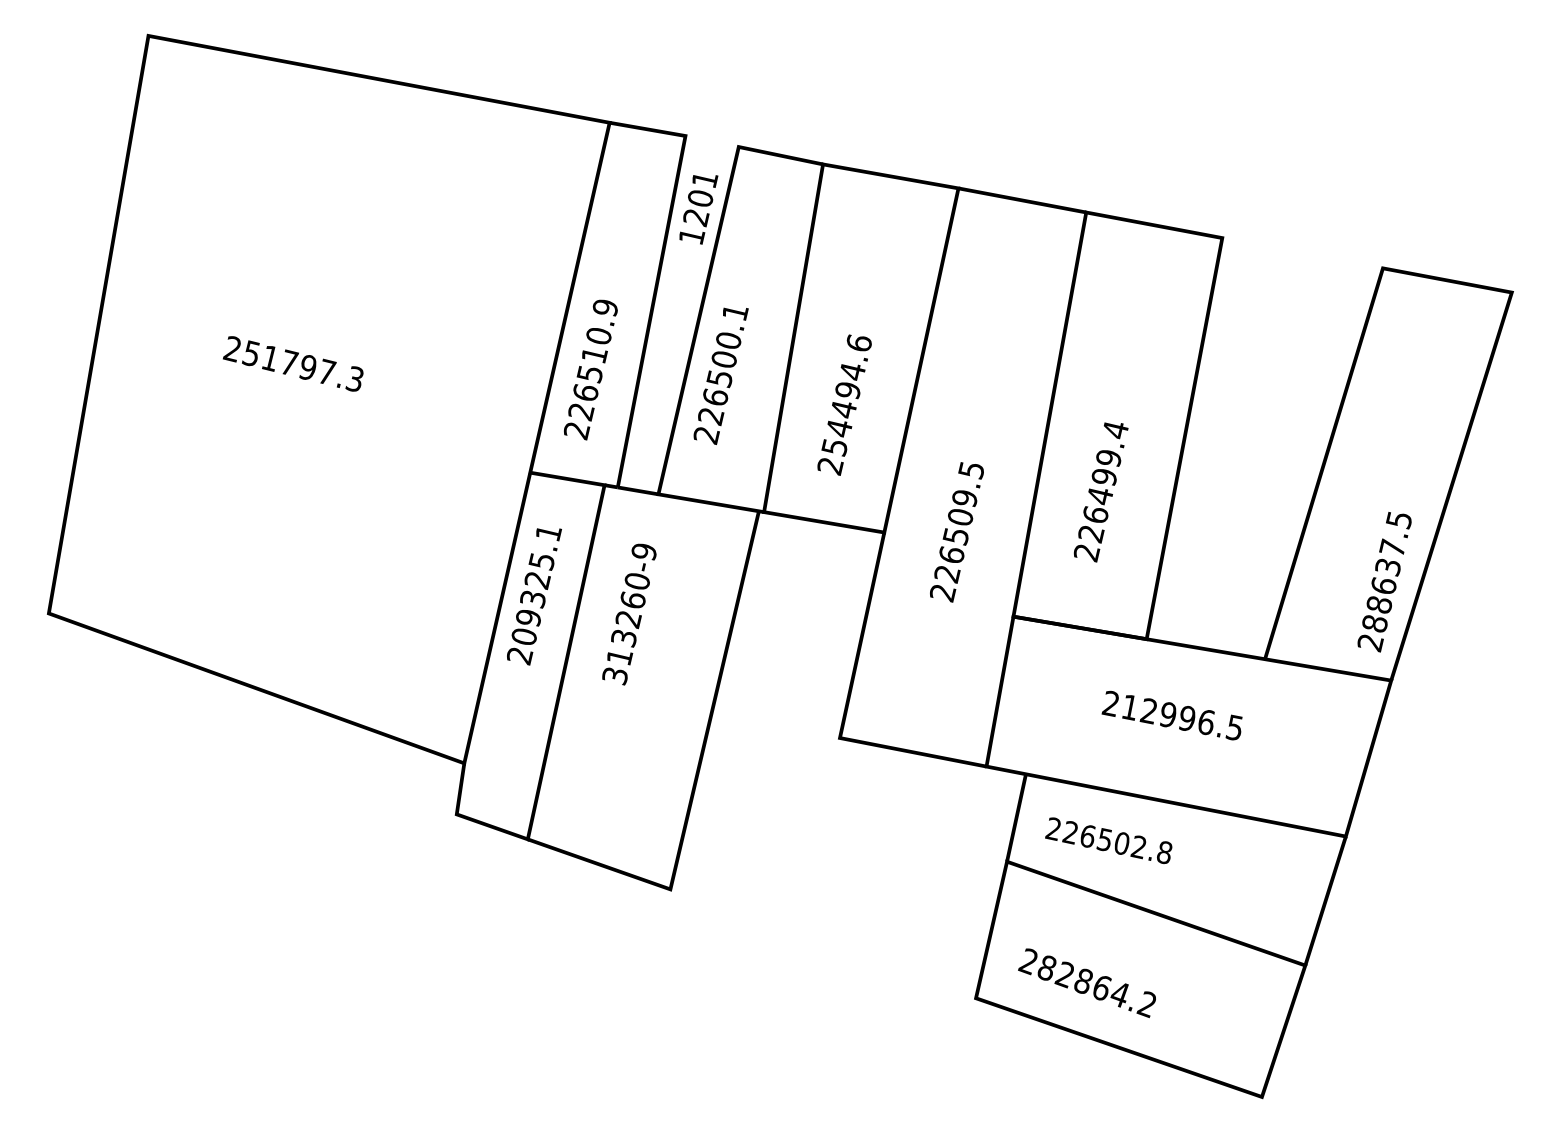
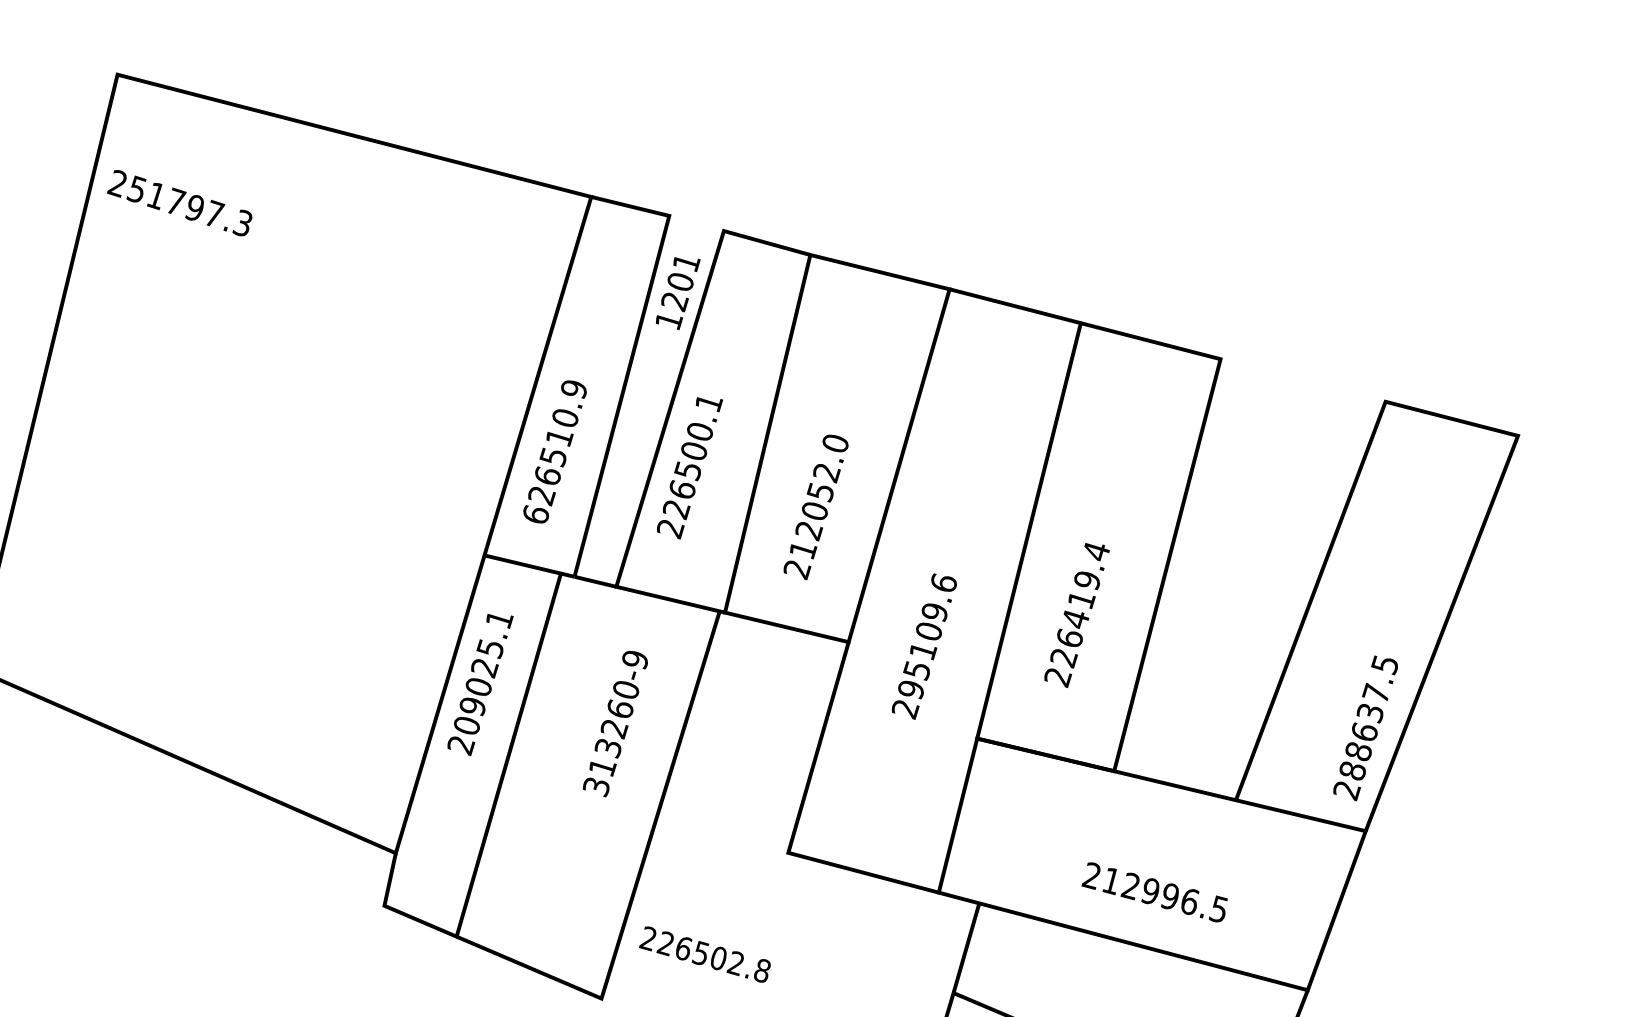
text: (293, 363) -> (180, 202), moved
text: (846, 395) -> (818, 496), 254494.6 -> 212052.0
text: (576, 430) -> (535, 514), 226510.9 -> 626510.9
text: (1104, 477) -> (1081, 600), 226499.4 -> 226419.4
text: (959, 522) -> (927, 636), 226509.5 -> 295109.6
text: (532, 599) -> (478, 687), 209325.1 -> 209025.1
text: (629, 614) -> (615, 723), moved
text: (1171, 715) -> (1154, 892), moved
text: (1108, 840) -> (704, 954), moved

